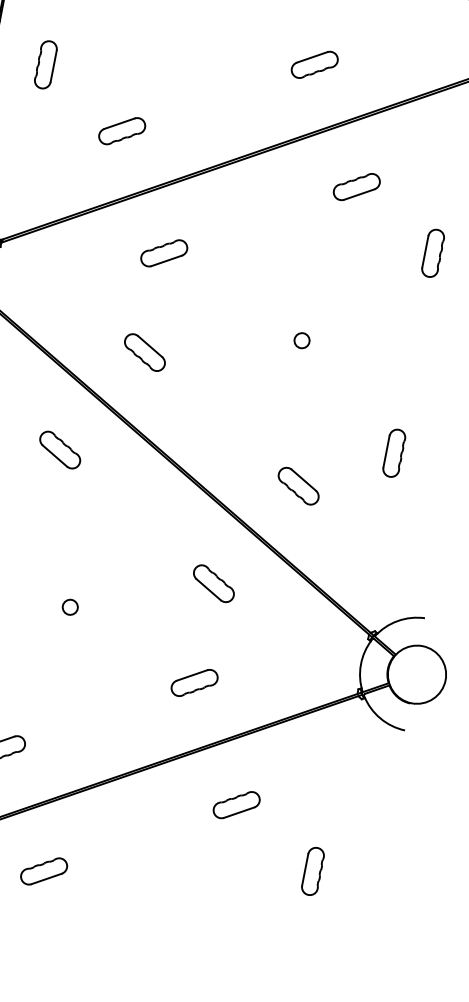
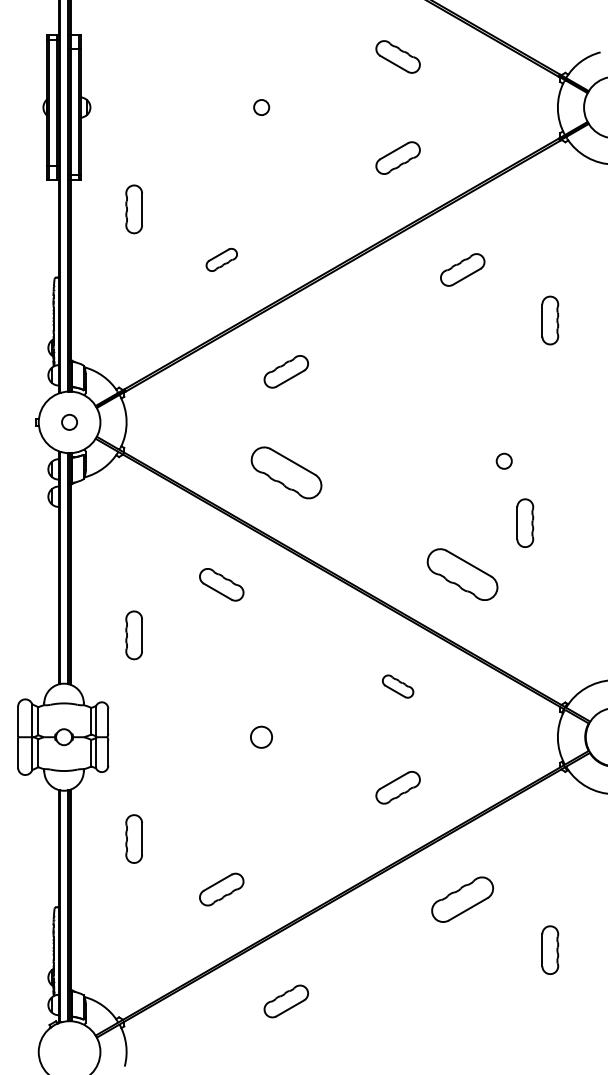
part: (122, 130) -> (221, 259), size x0.7
circle: (301, 339) -> (503, 460), moved
part: (144, 352) -> (285, 472), size x1.6
part: (394, 453) -> (525, 523), moved
part: (298, 485) -> (462, 574), size x1.6
part: (213, 583) -> (397, 686), size x0.7
circle: (70, 606) -> (261, 736), size x1.4
part: (236, 804) -> (462, 899), size x1.4

